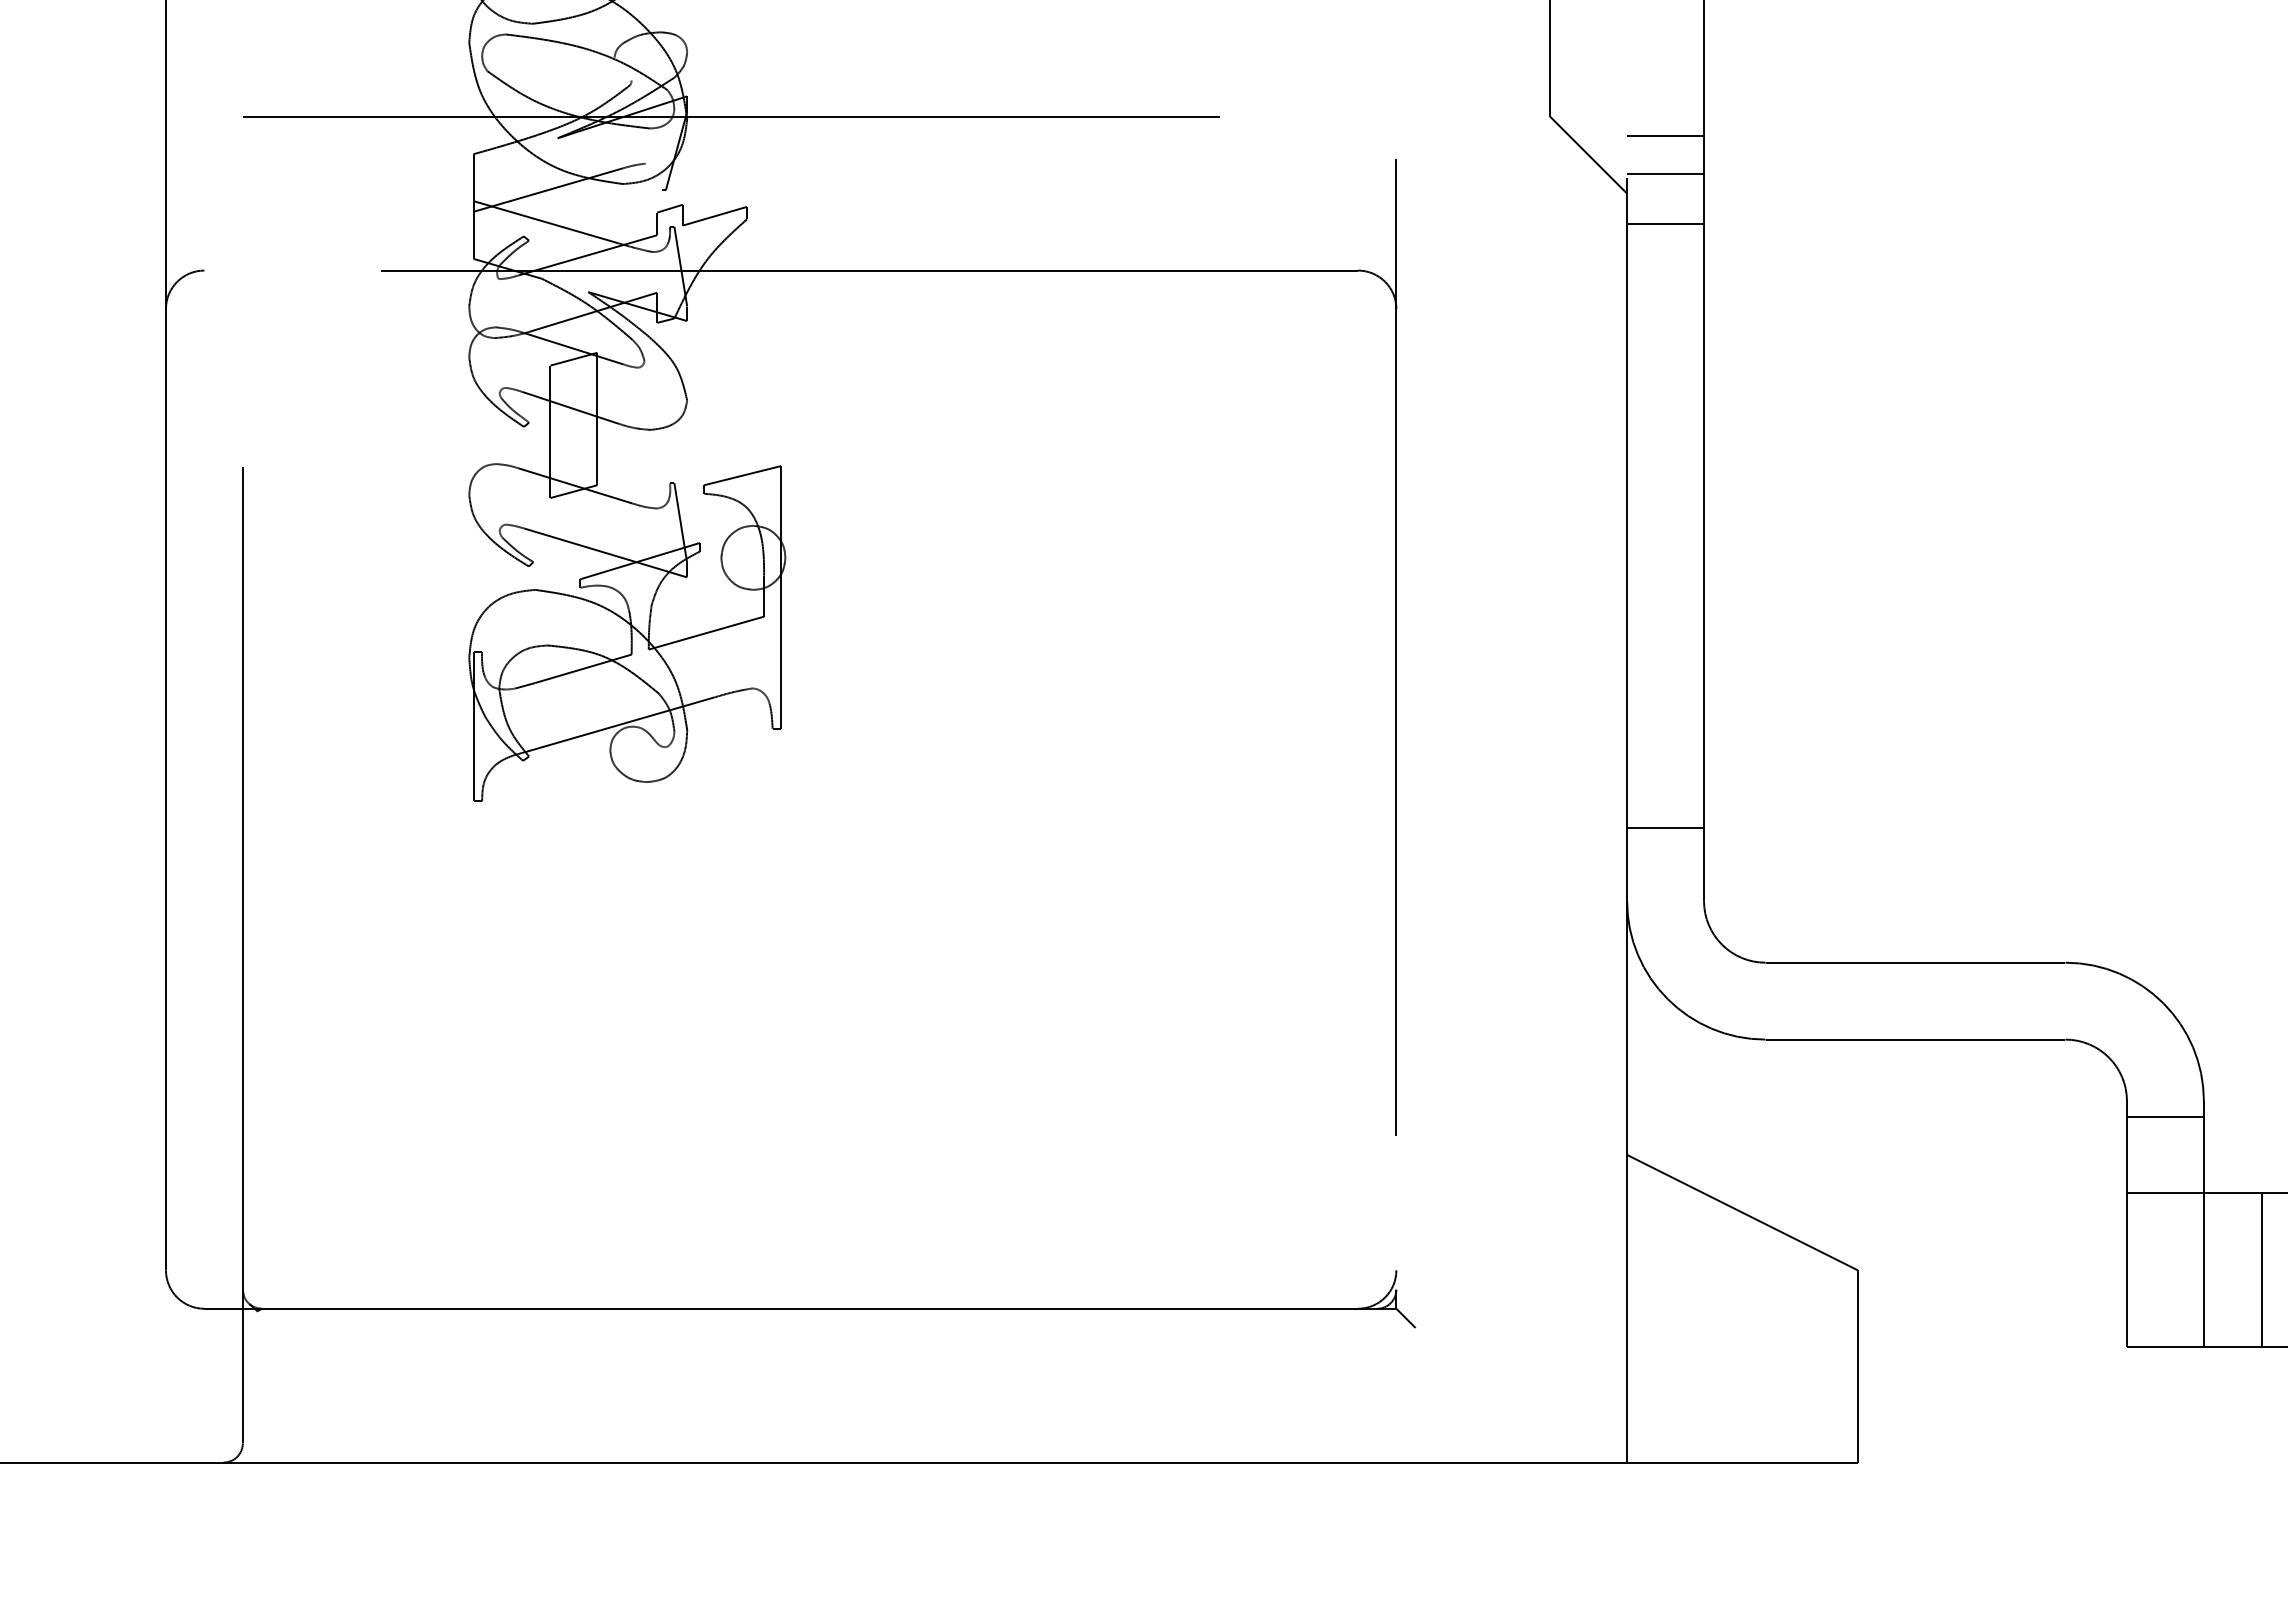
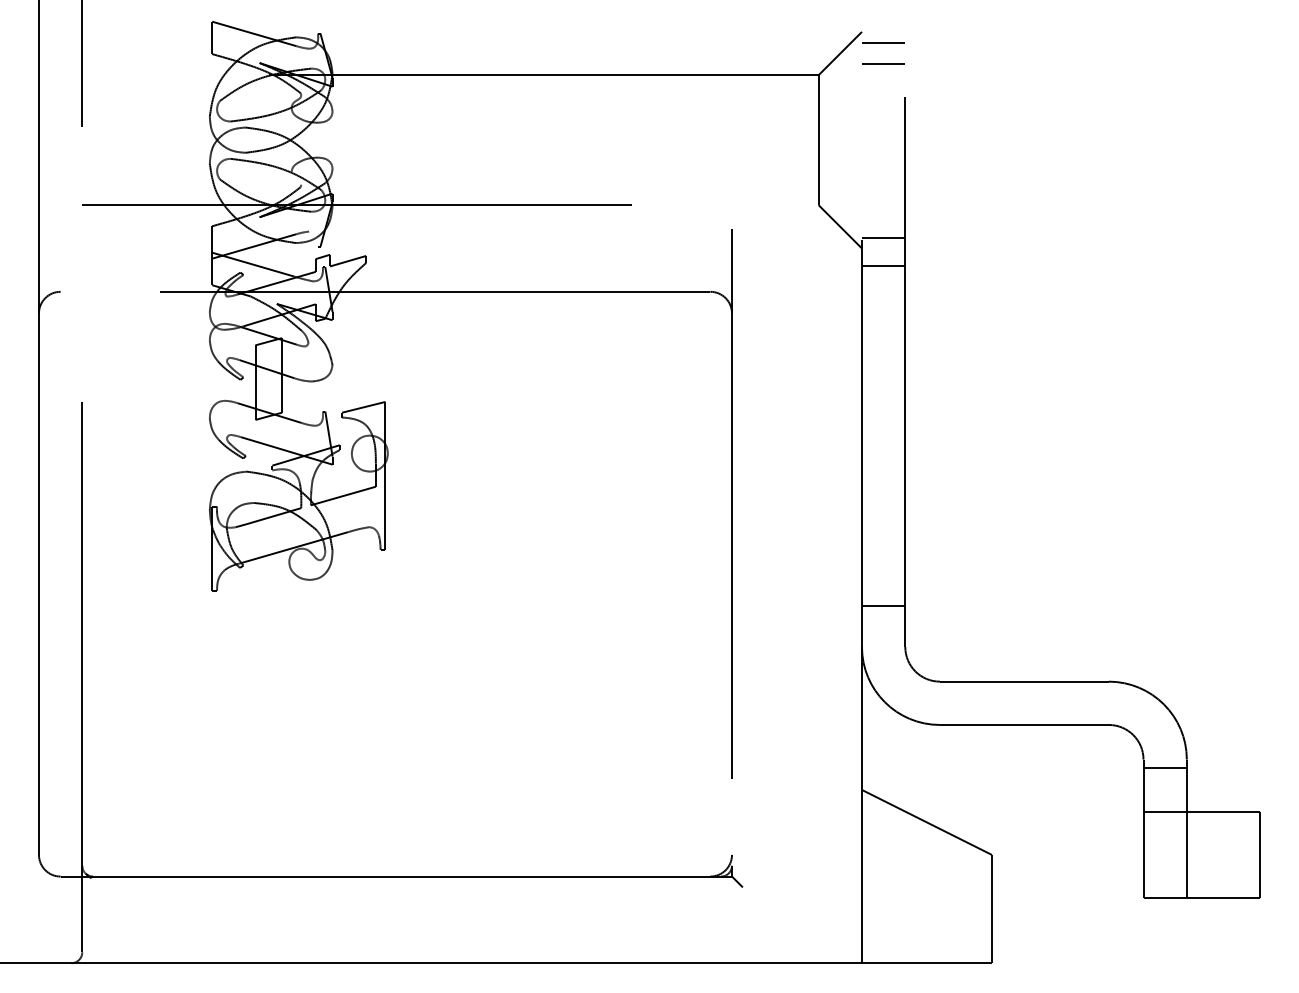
line: (1665, 136) -> (883, 216), removed
line: (2261, 1269) -> (1219, 854), removed

